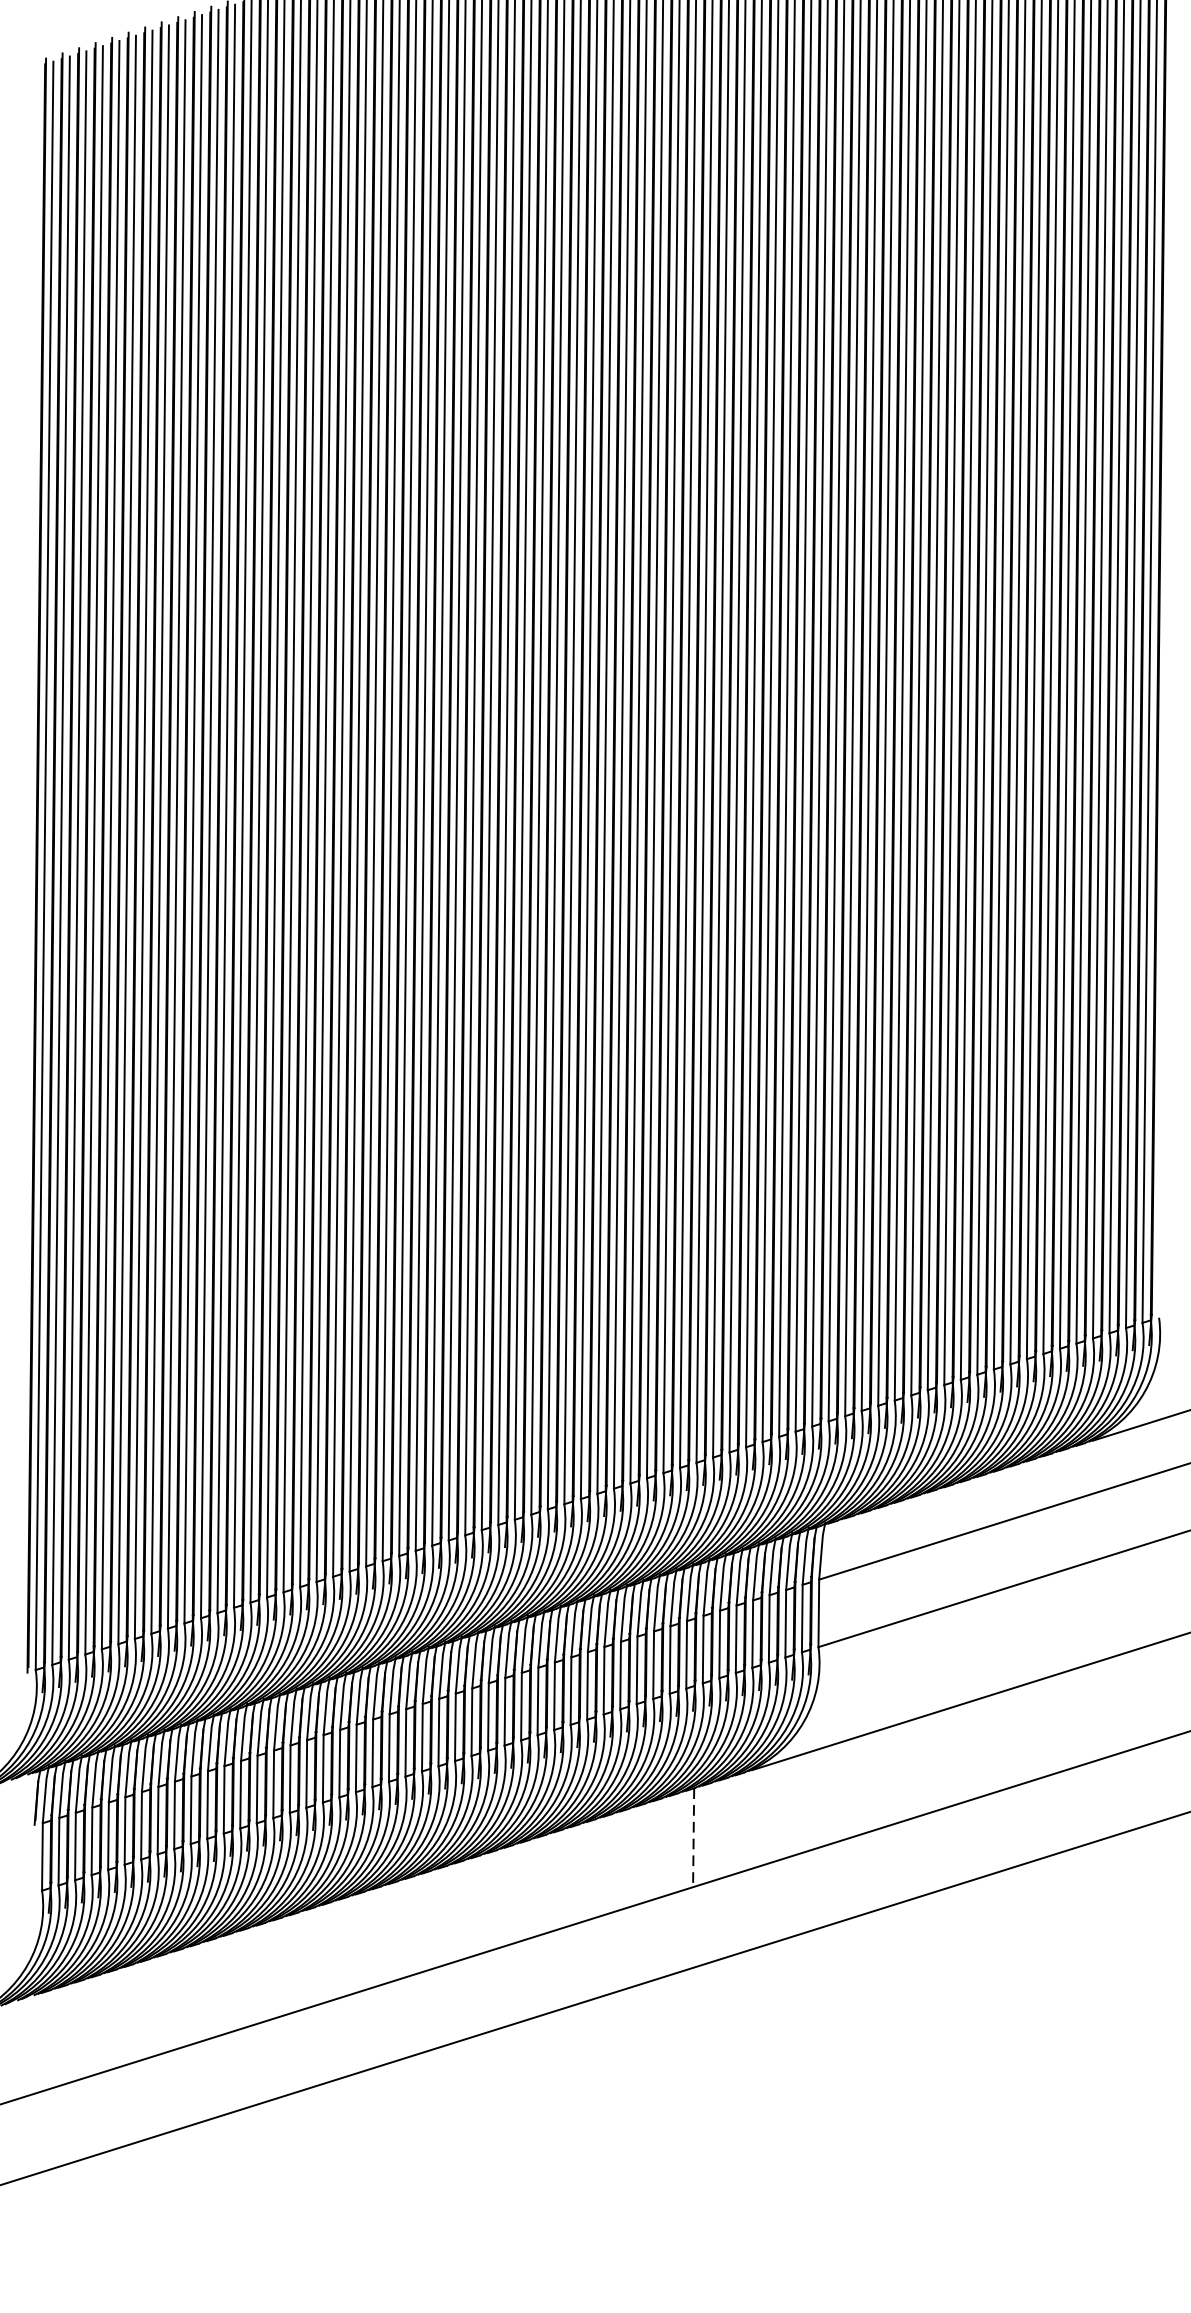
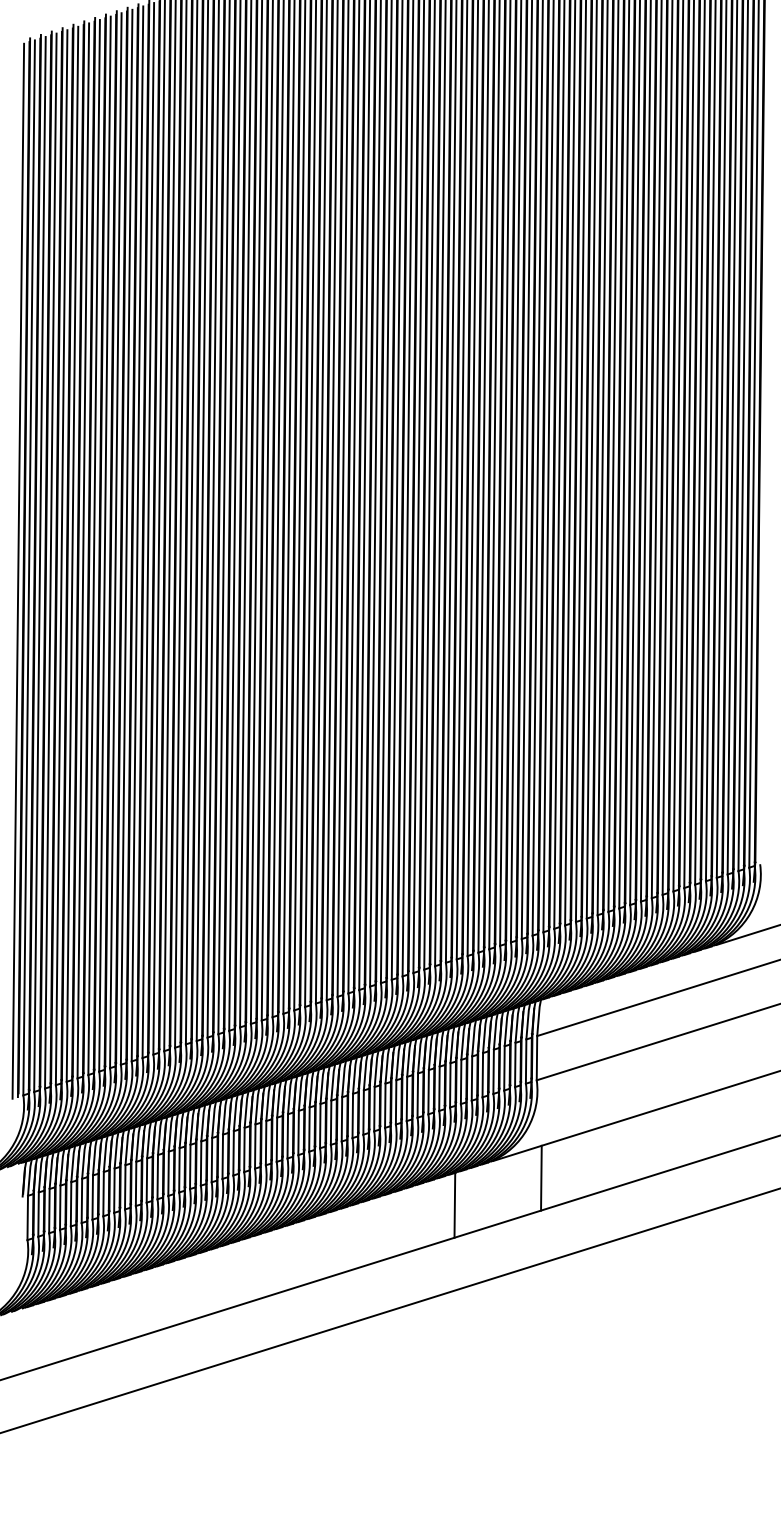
line: (28, 869) -> (18, 570), added
line: (825, 1795) -> (541, 1177), added
line: (693, 1837) -> (454, 1205), dashed -> solid

